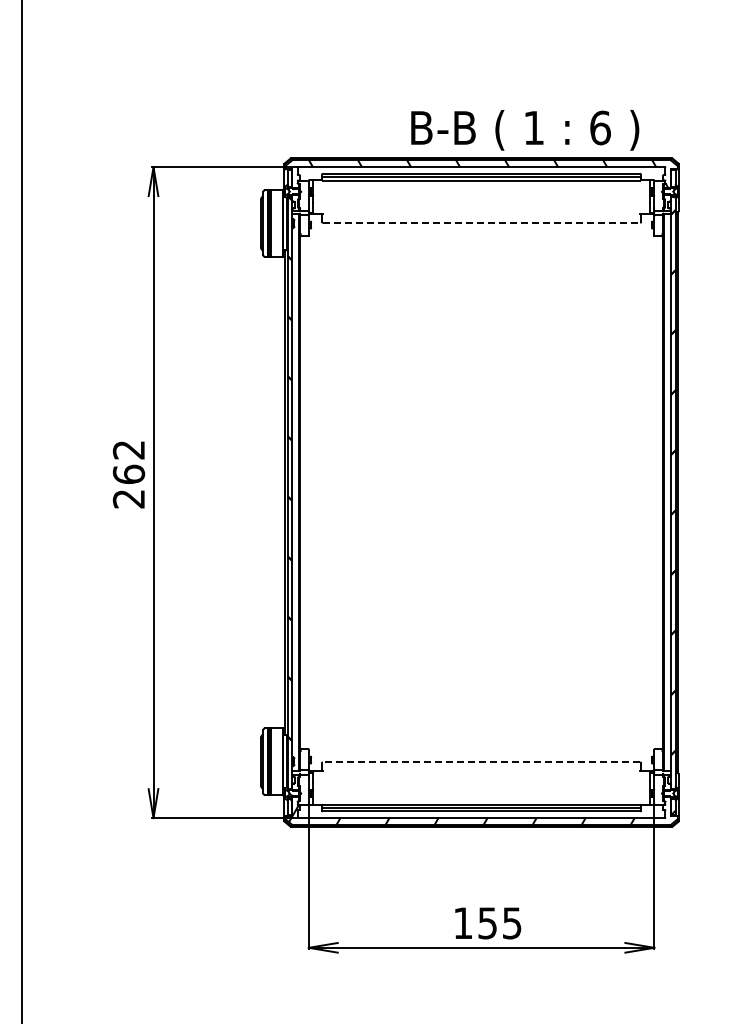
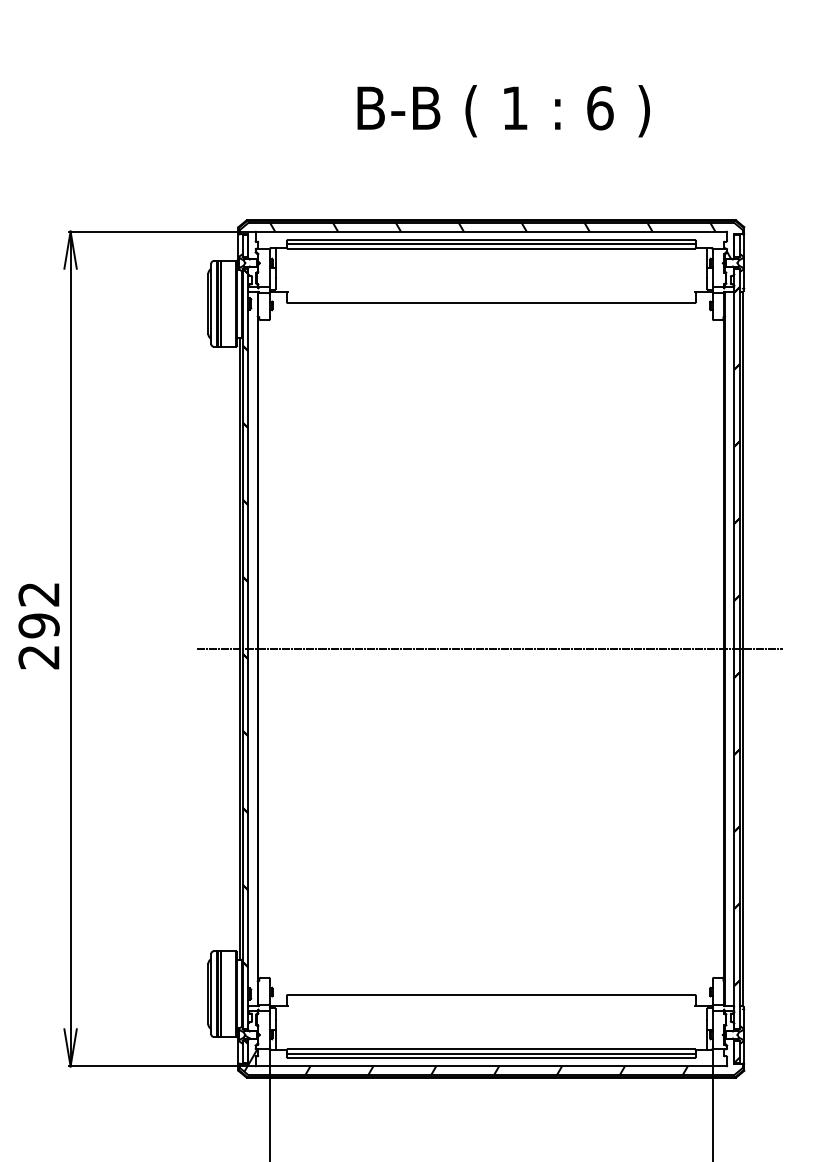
text: (525, 130) -> (504, 111), moved
line: (481, 222) -> (491, 302), dashed -> solid
text: (128, 474) -> (38, 625), 262 -> 292
line: (479, 492) -> (488, 648), added
line: (481, 762) -> (491, 995), dashed -> solid

